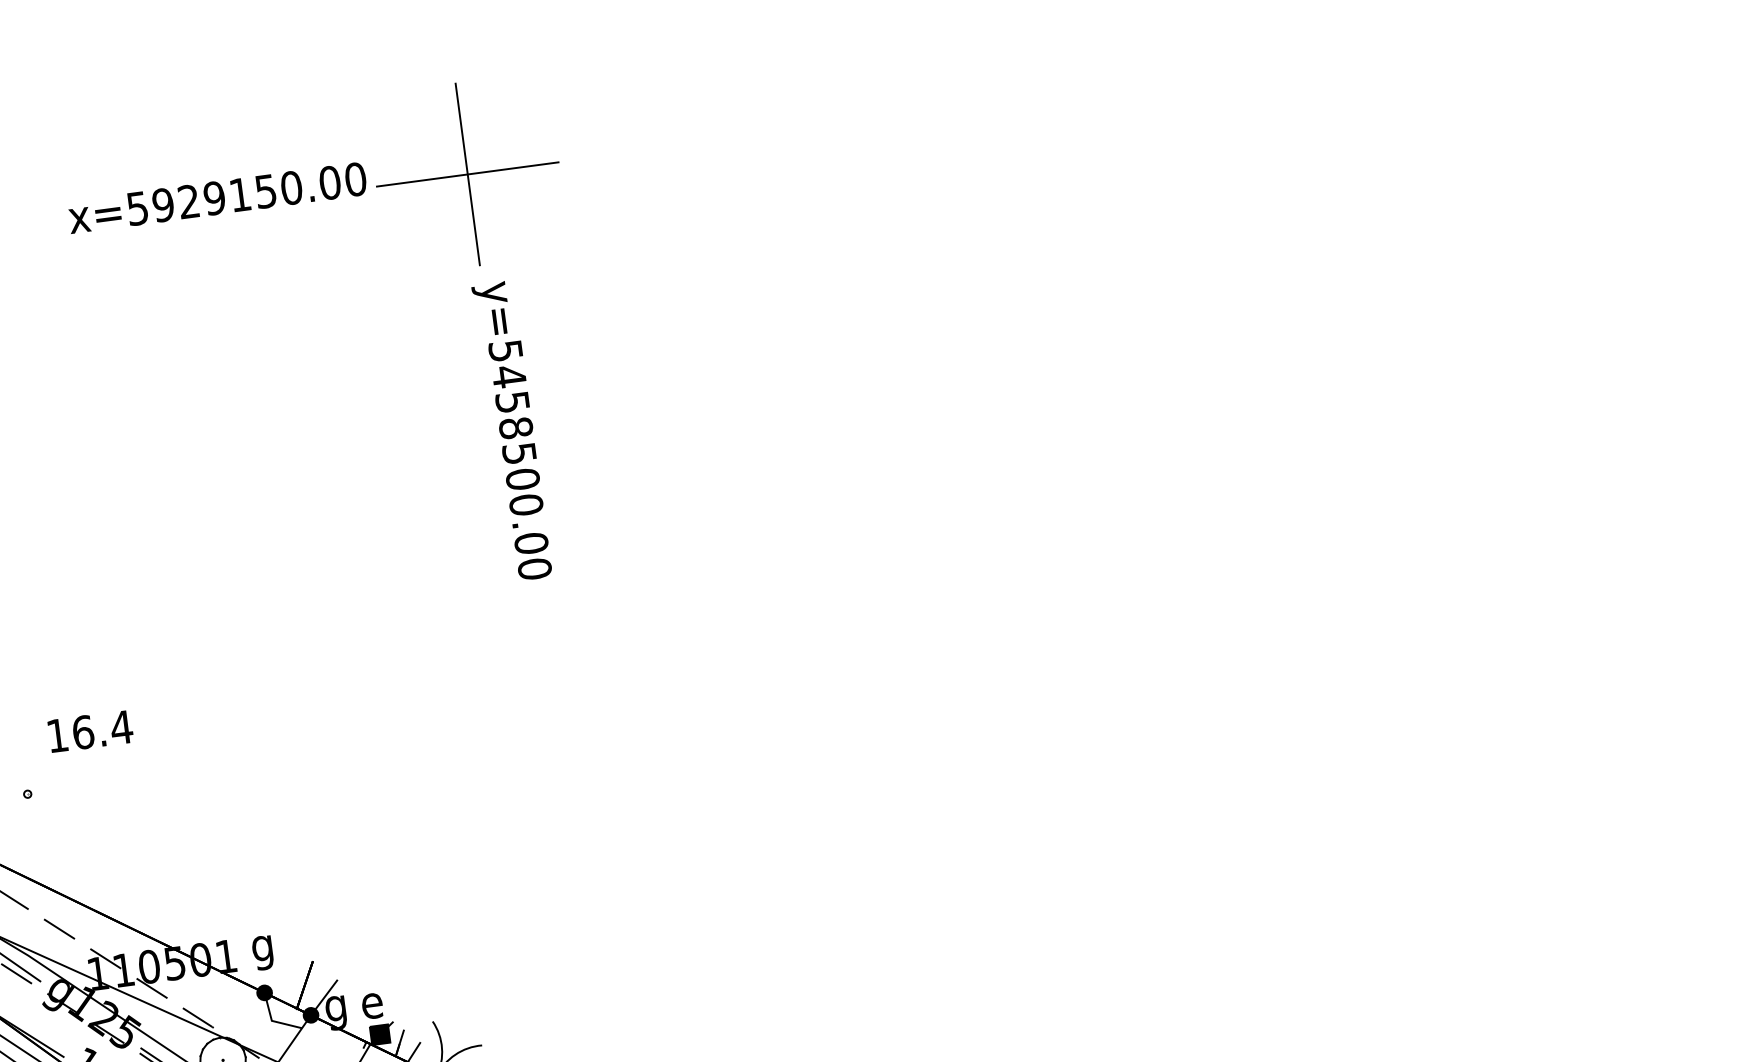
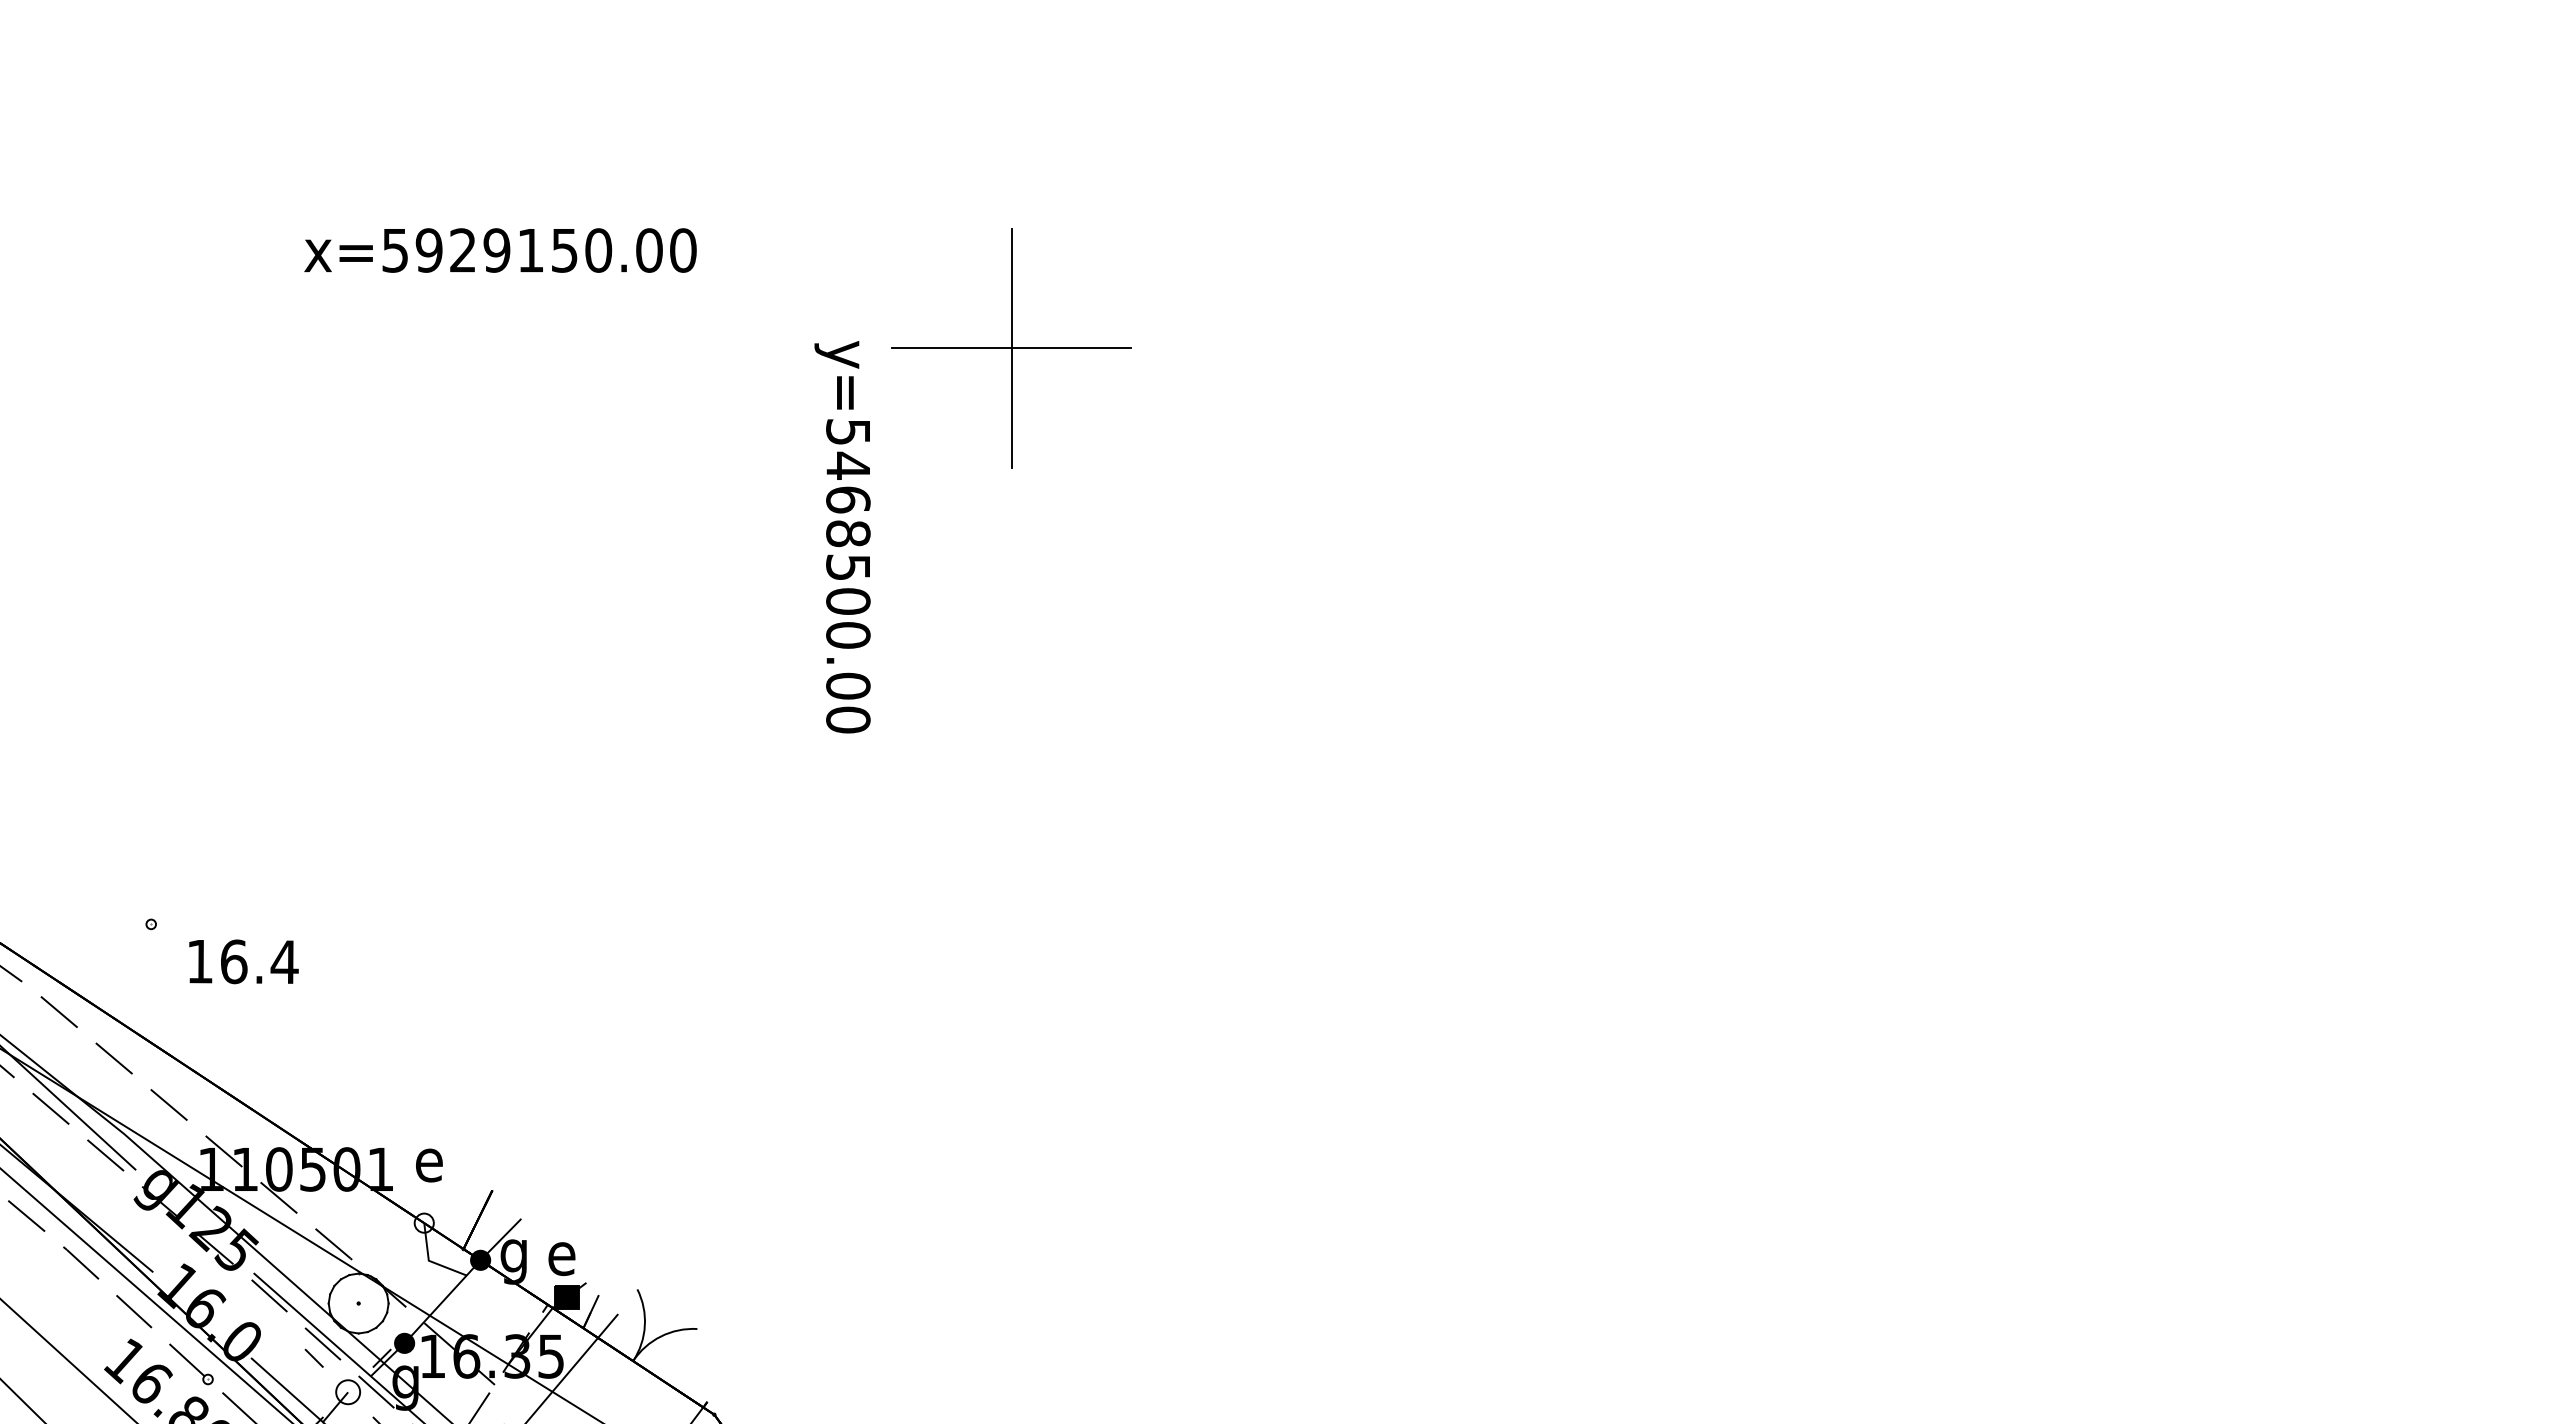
part: (467, 174) -> (1011, 348), moved
text: (217, 197) -> (500, 250), moved
text: (512, 402) -> (848, 499), y=5458500.00 -> y=5468500.00
text: (90, 731) -> (243, 961), moved
text: (263, 952) -> (429, 1170), g -> e
fill: (263, 992) -> (423, 1222), removed

